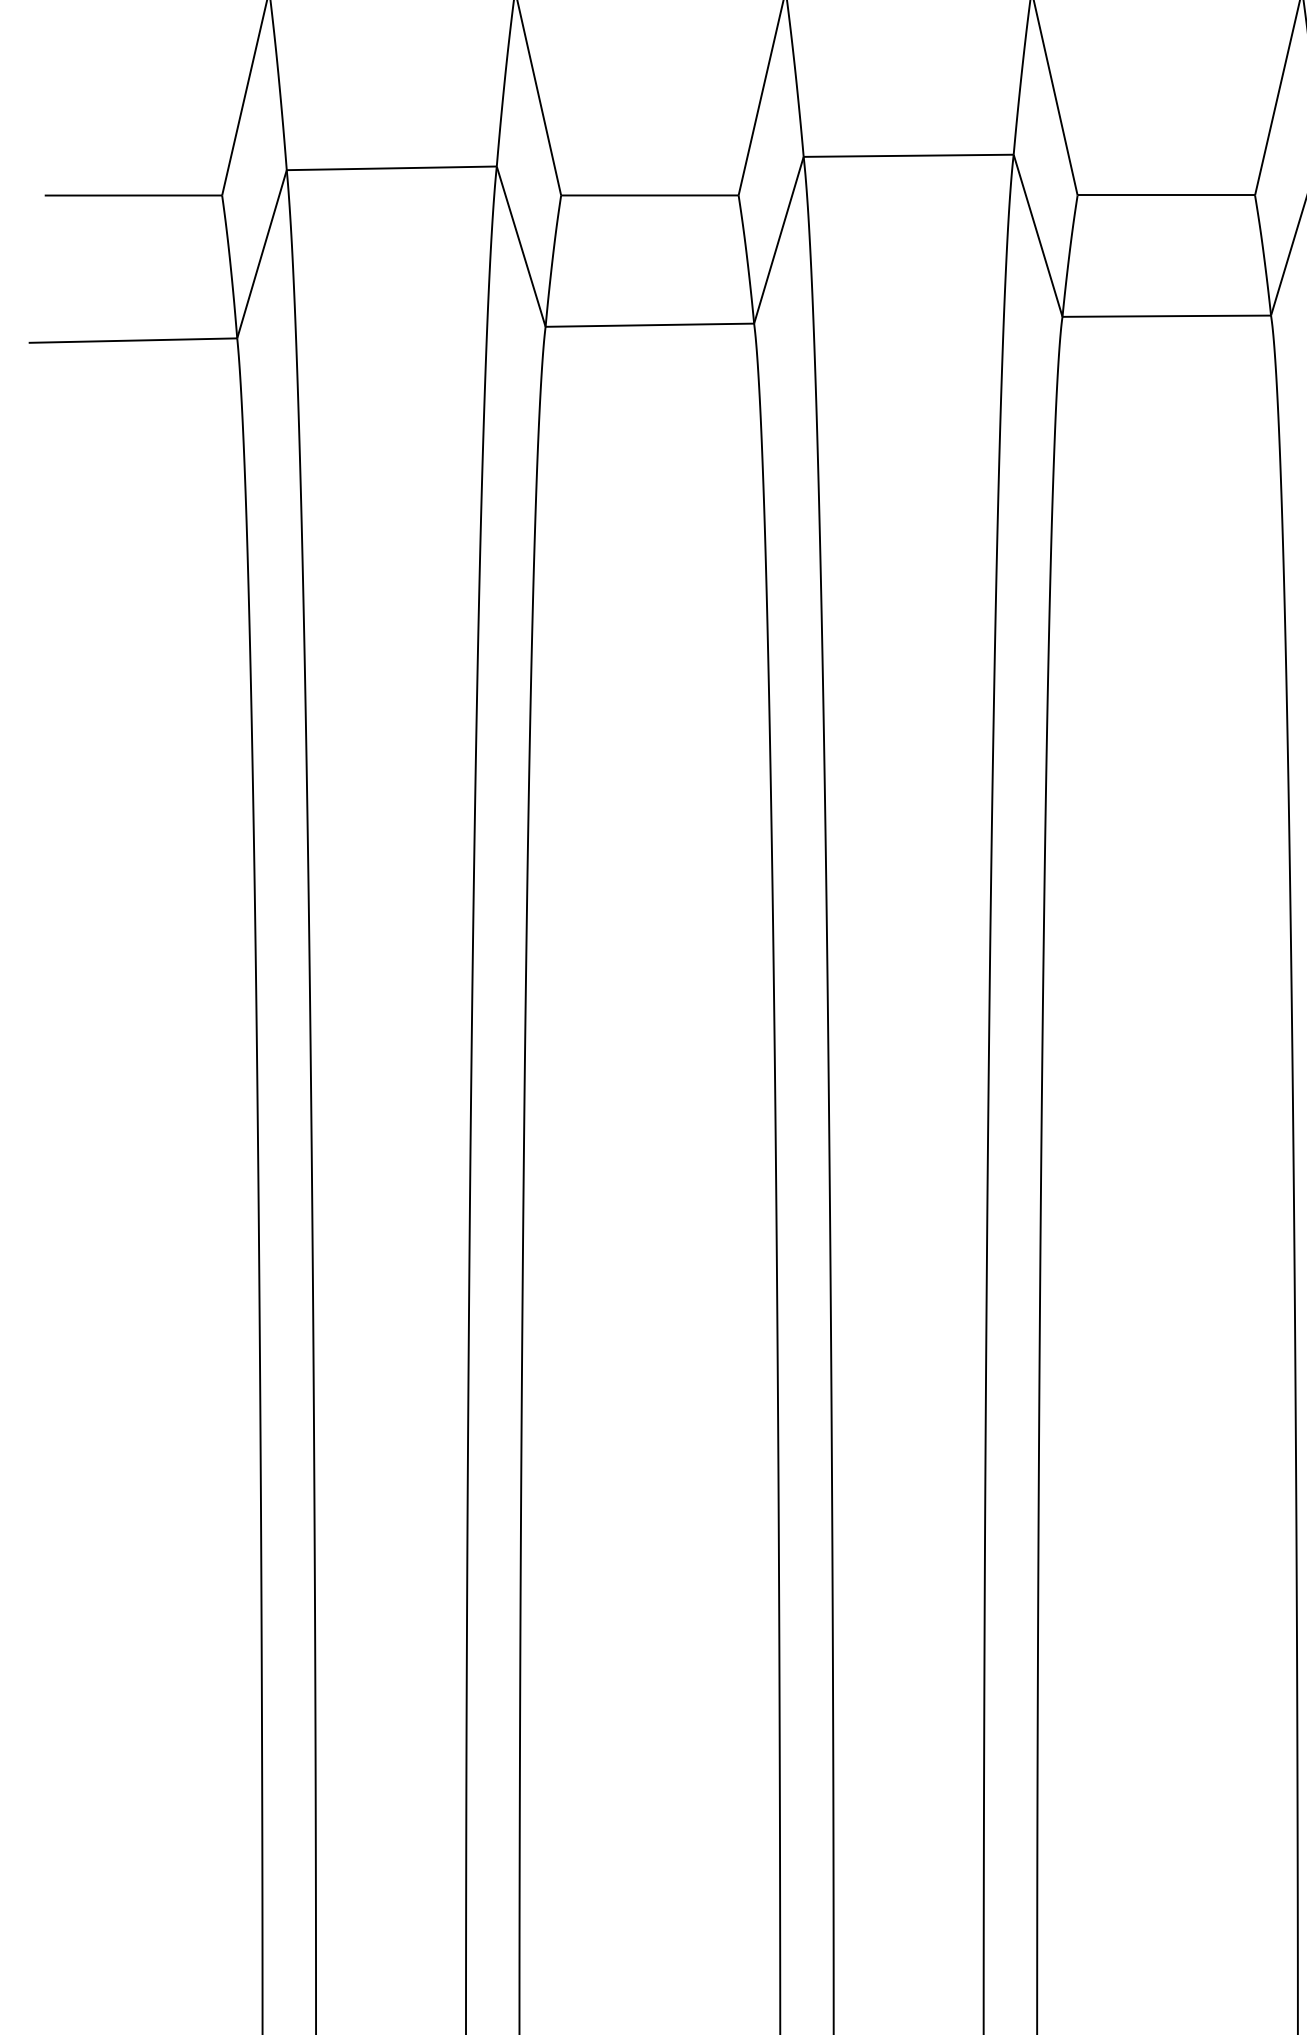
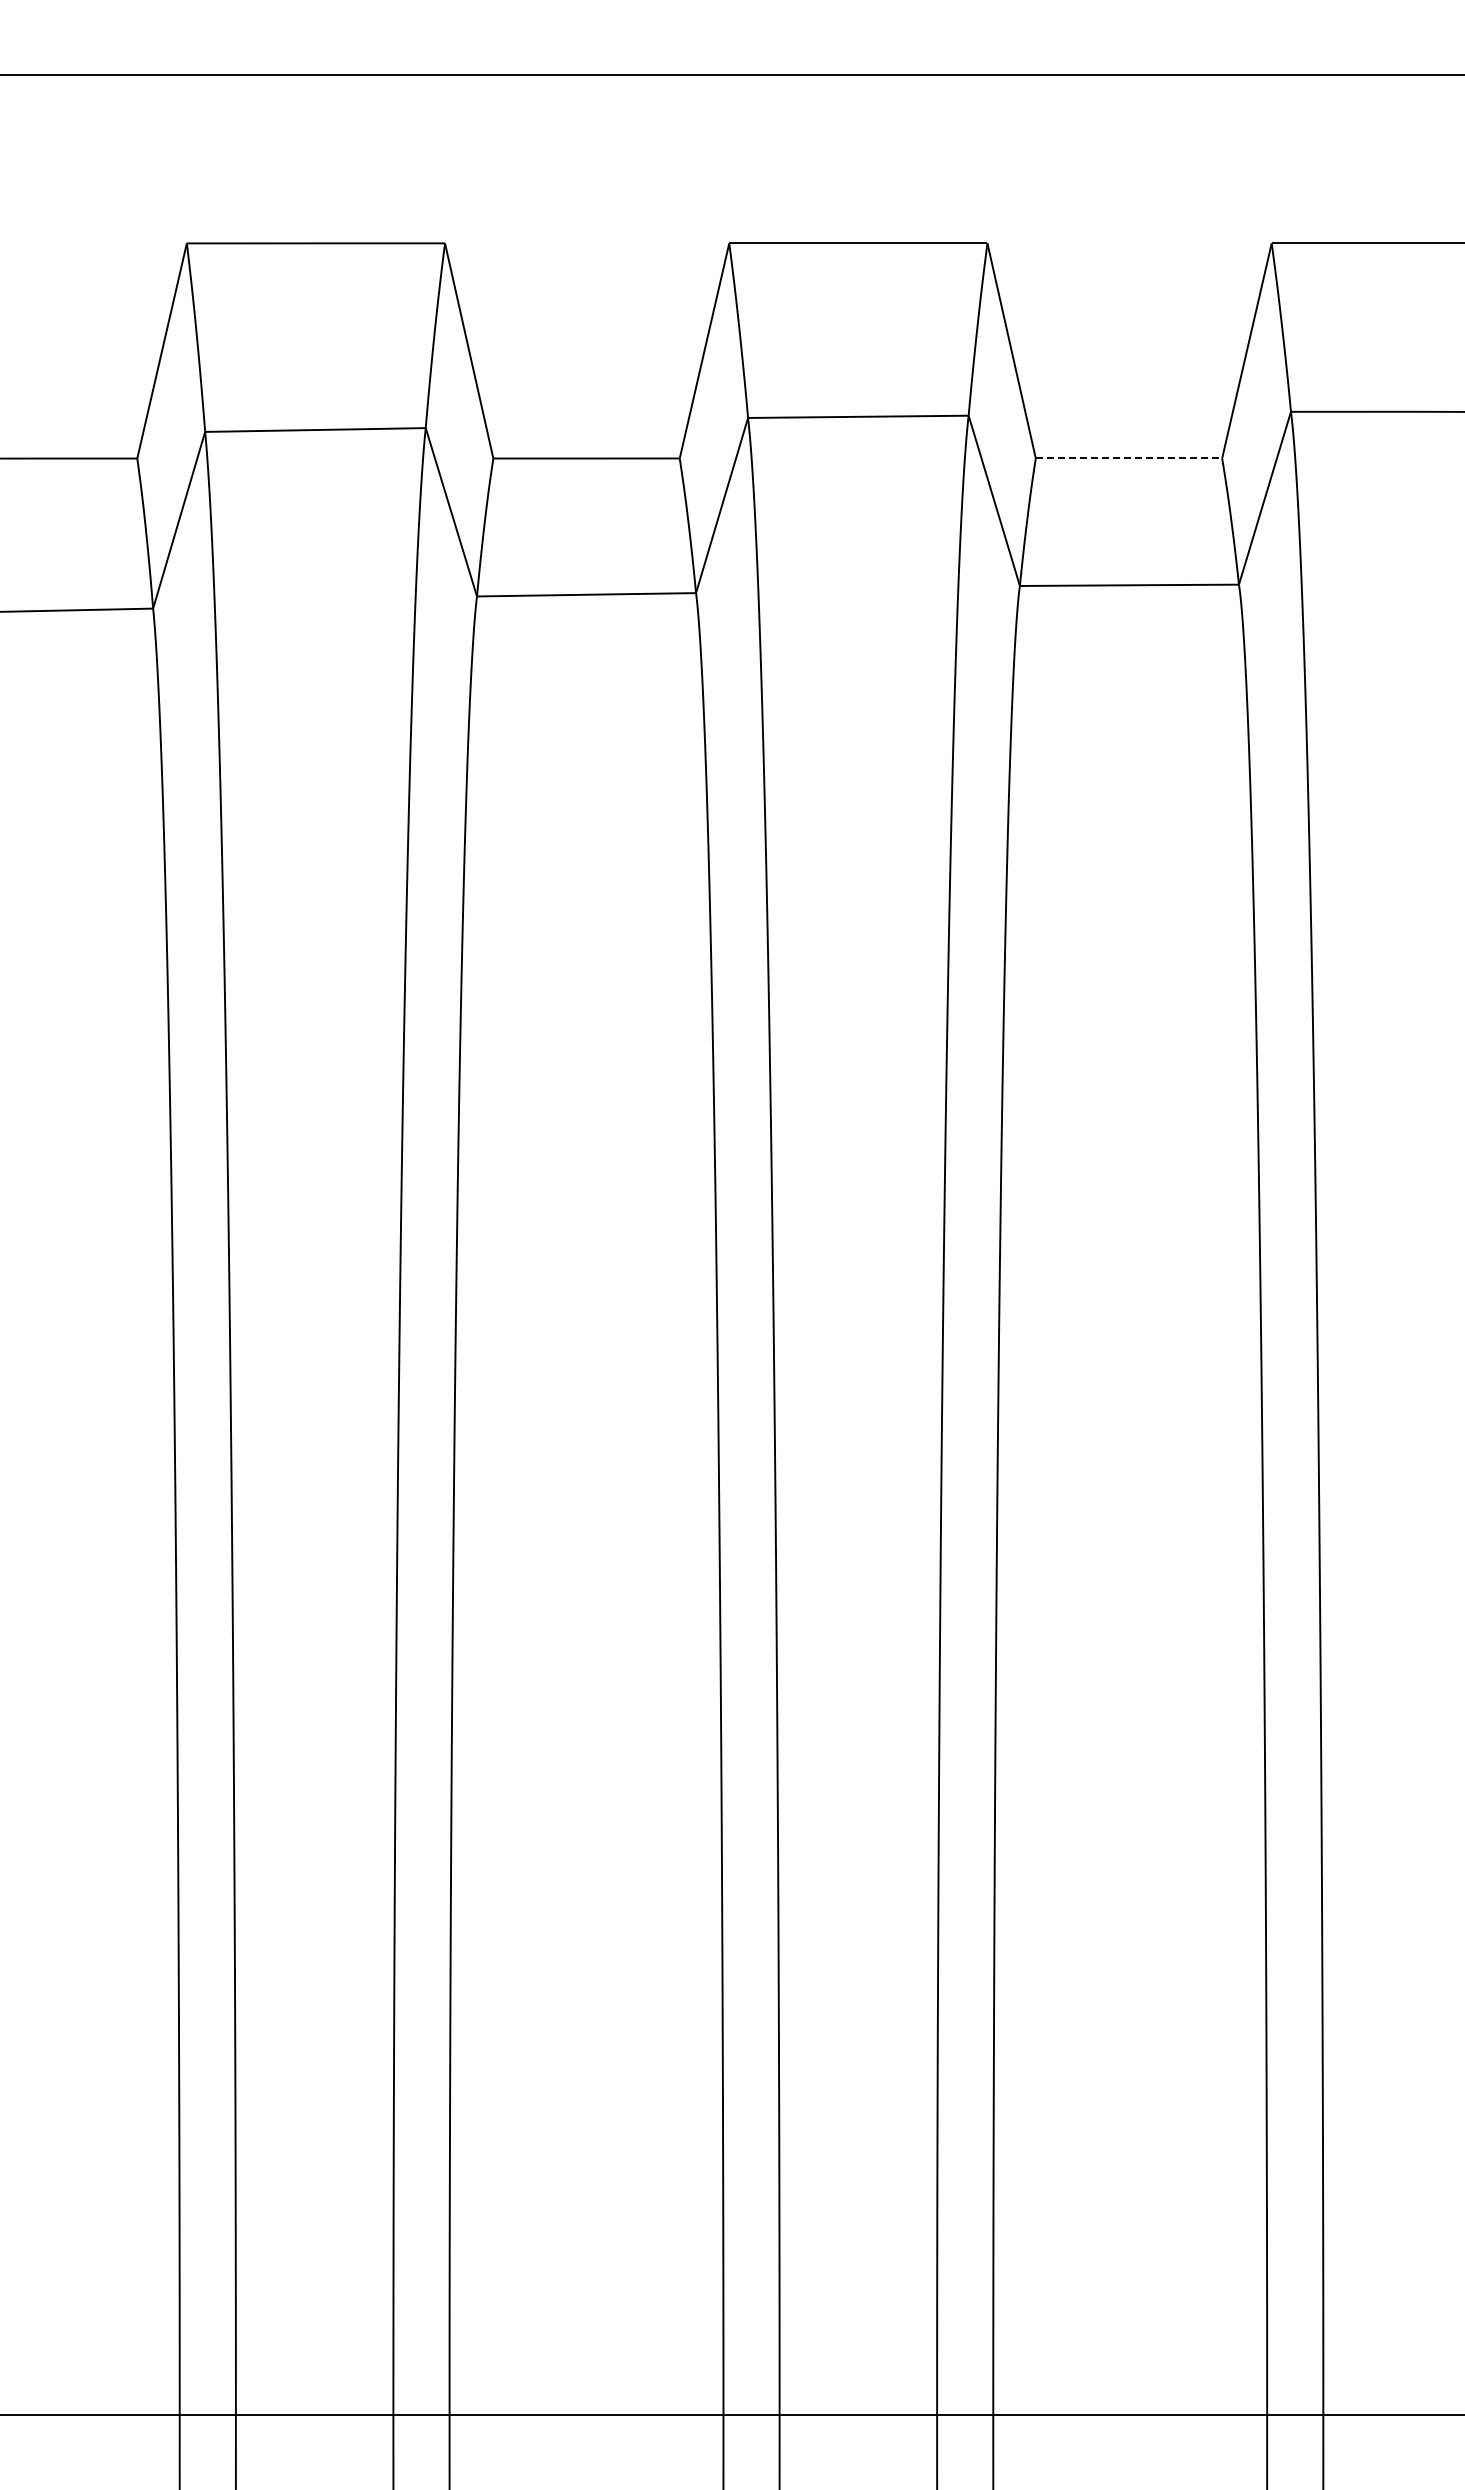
line: (1166, 195) -> (1129, 458), solid -> dashed

